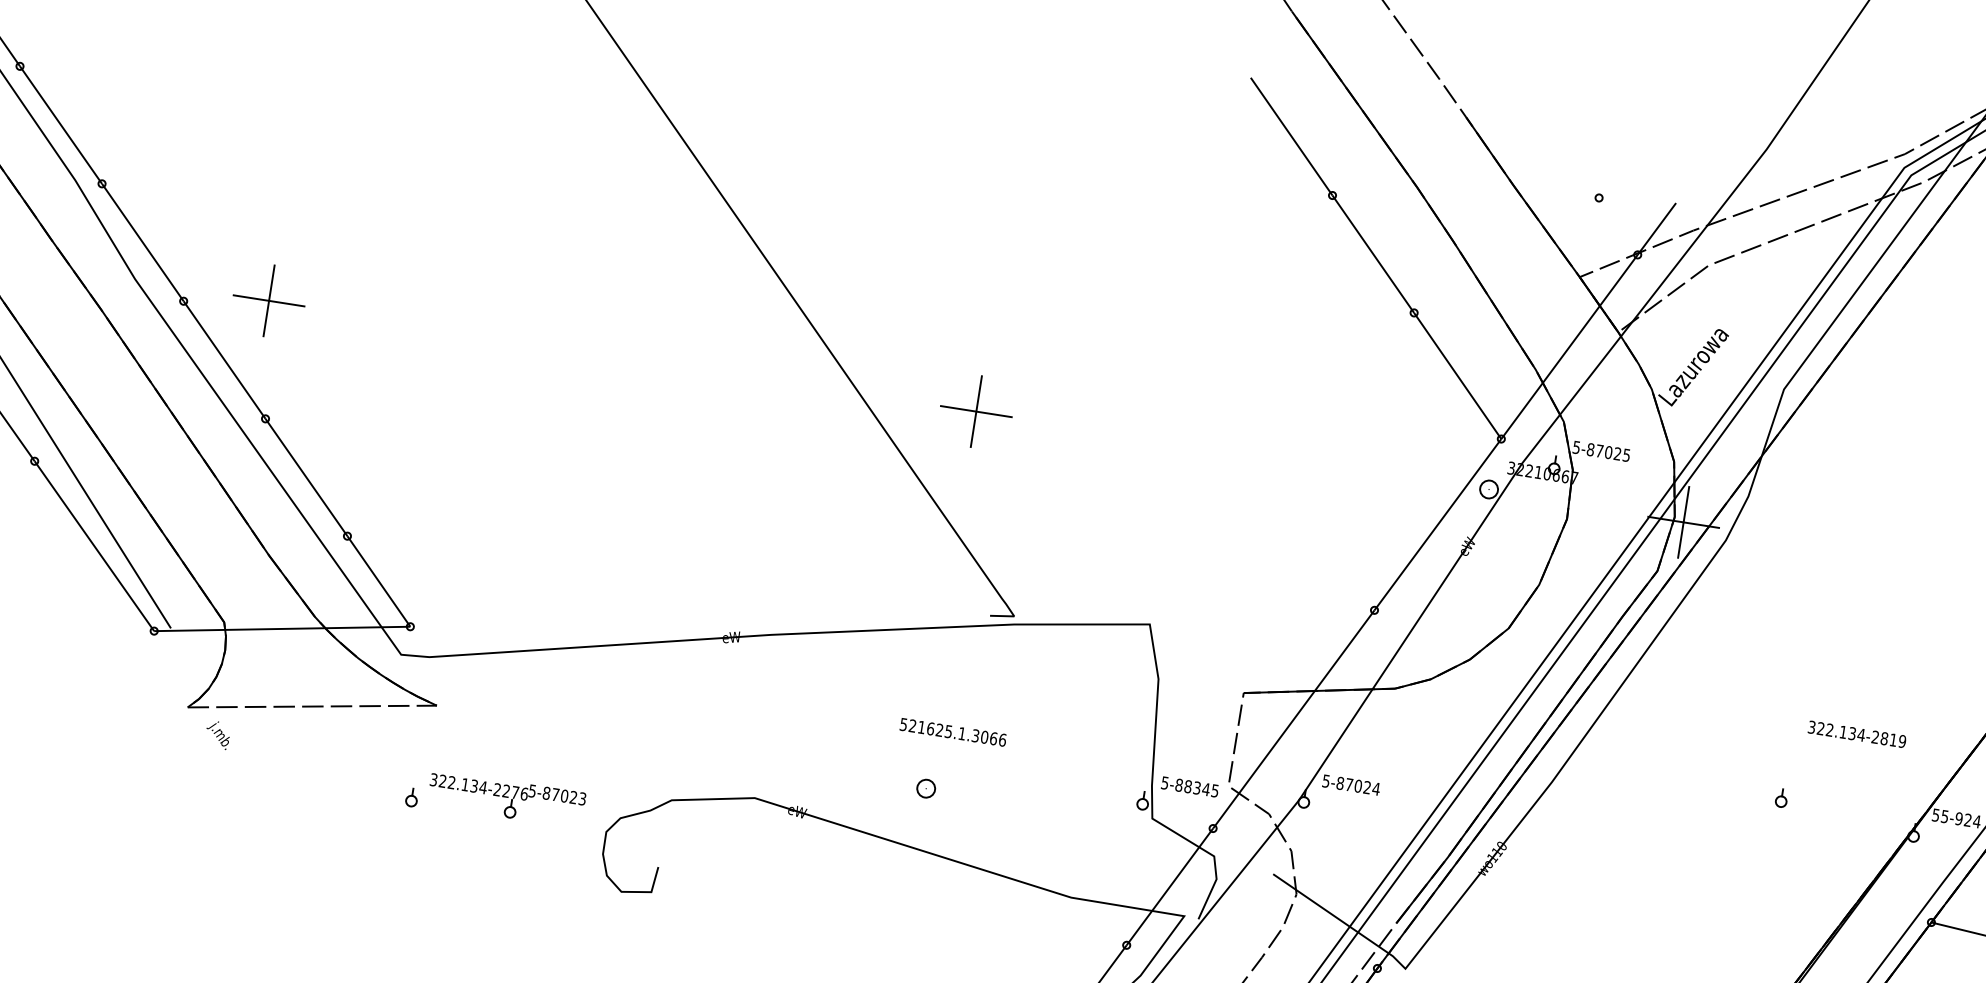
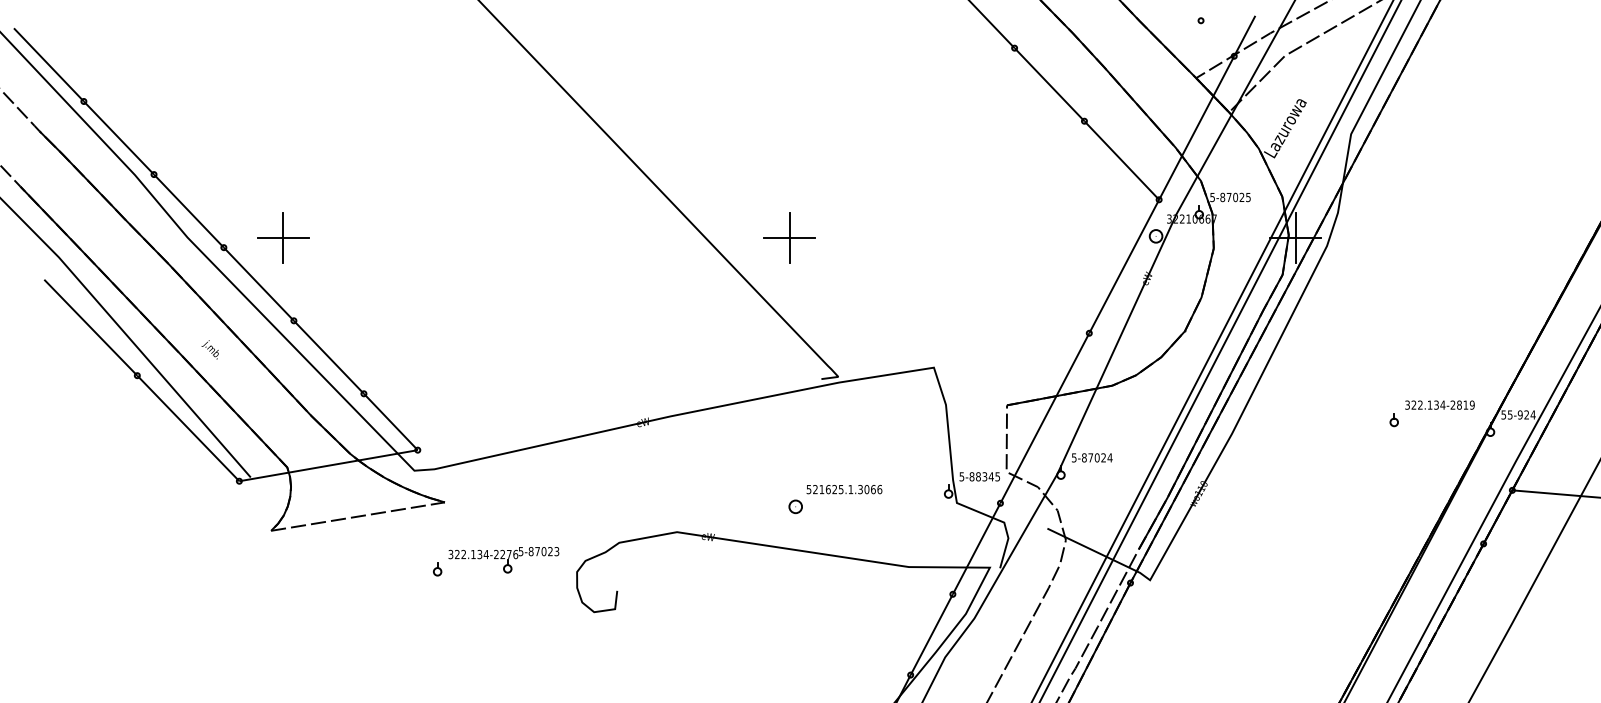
text: (953, 732) -> (844, 489), moved
text: (1856, 733) -> (1439, 404), moved
text: (216, 734) -> (209, 349), moved

